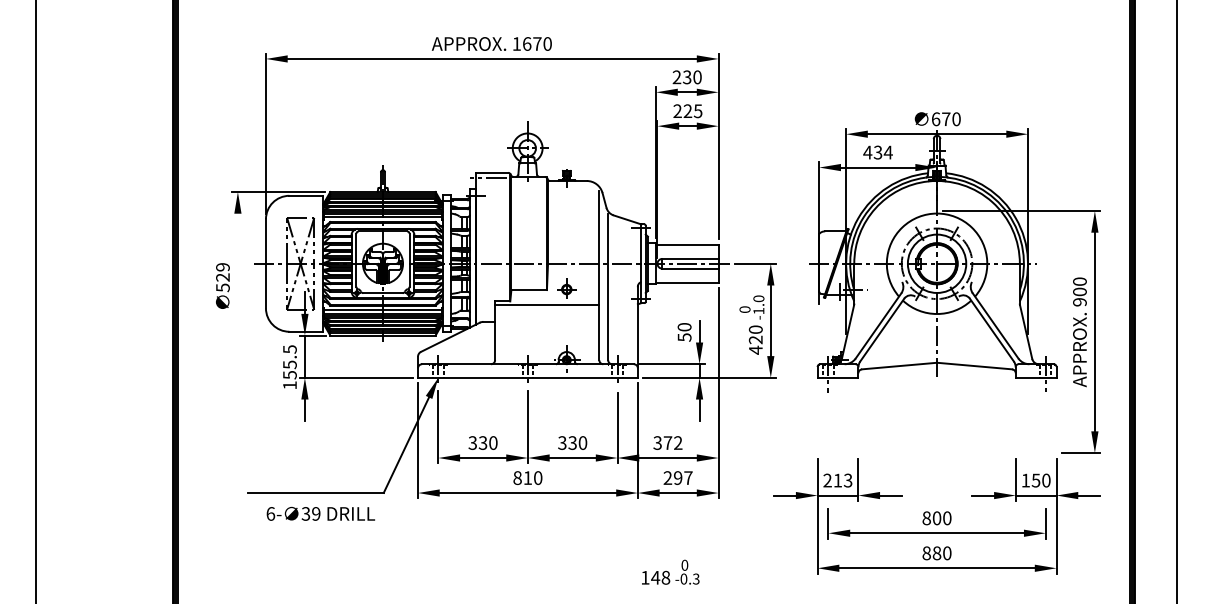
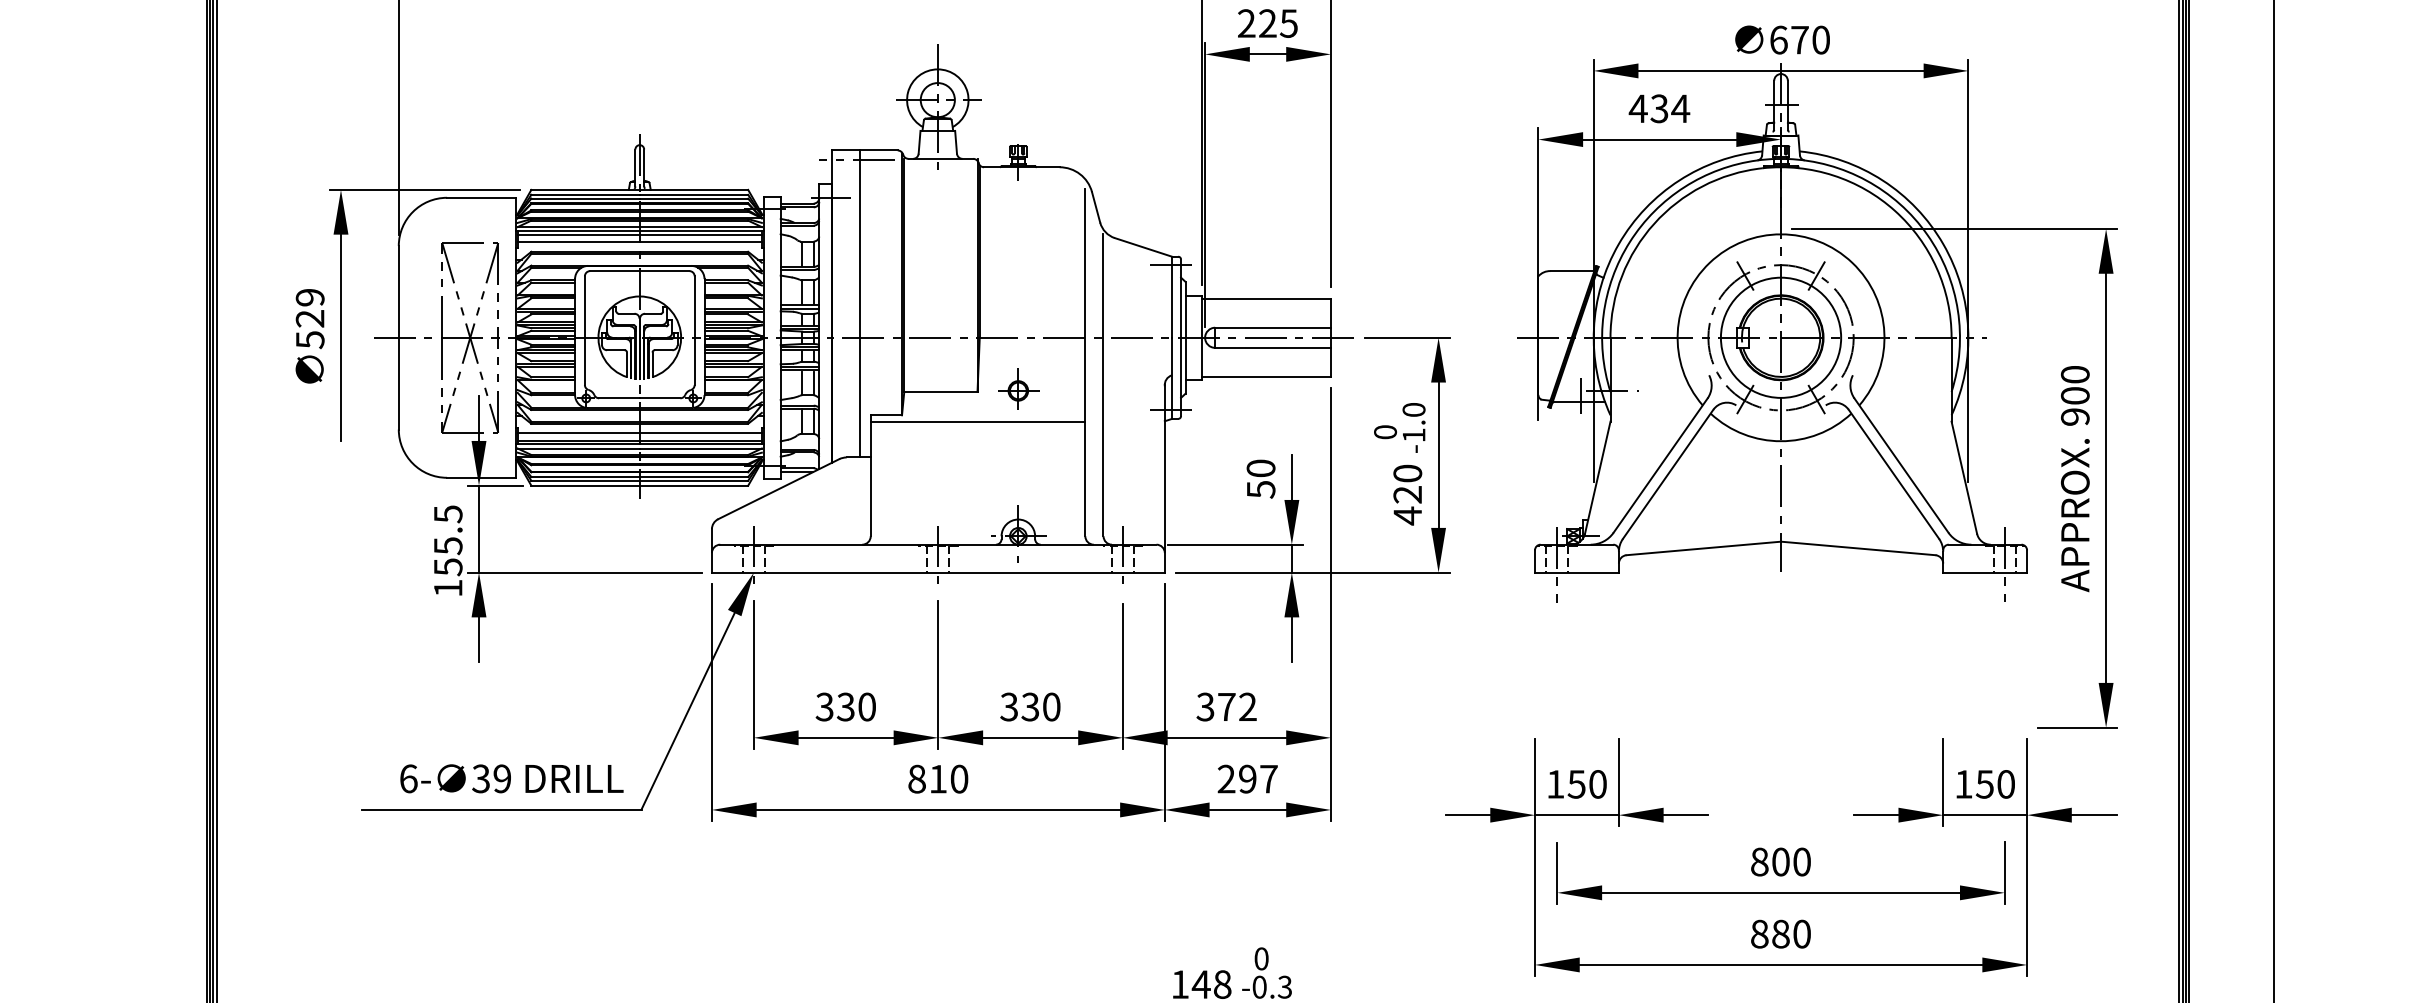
line: (489, 246) -> (859, 302), added
line: (237, 263) -> (340, 337), added
text: (222, 285) -> (309, 335), moved
text: (837, 480) -> (1575, 784), 213 -> 150
text: (320, 513) -> (511, 777), moved

